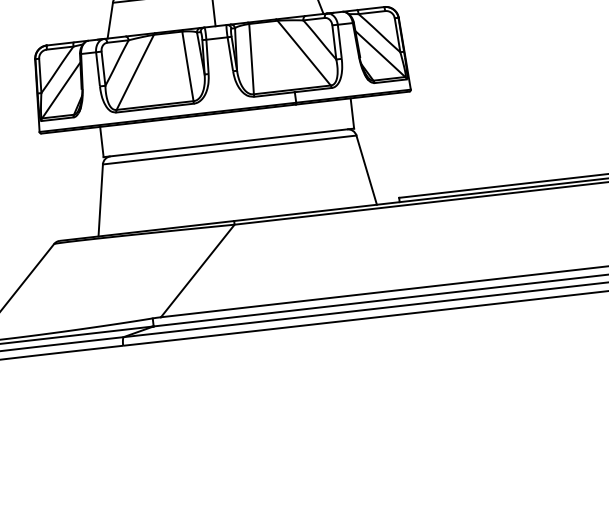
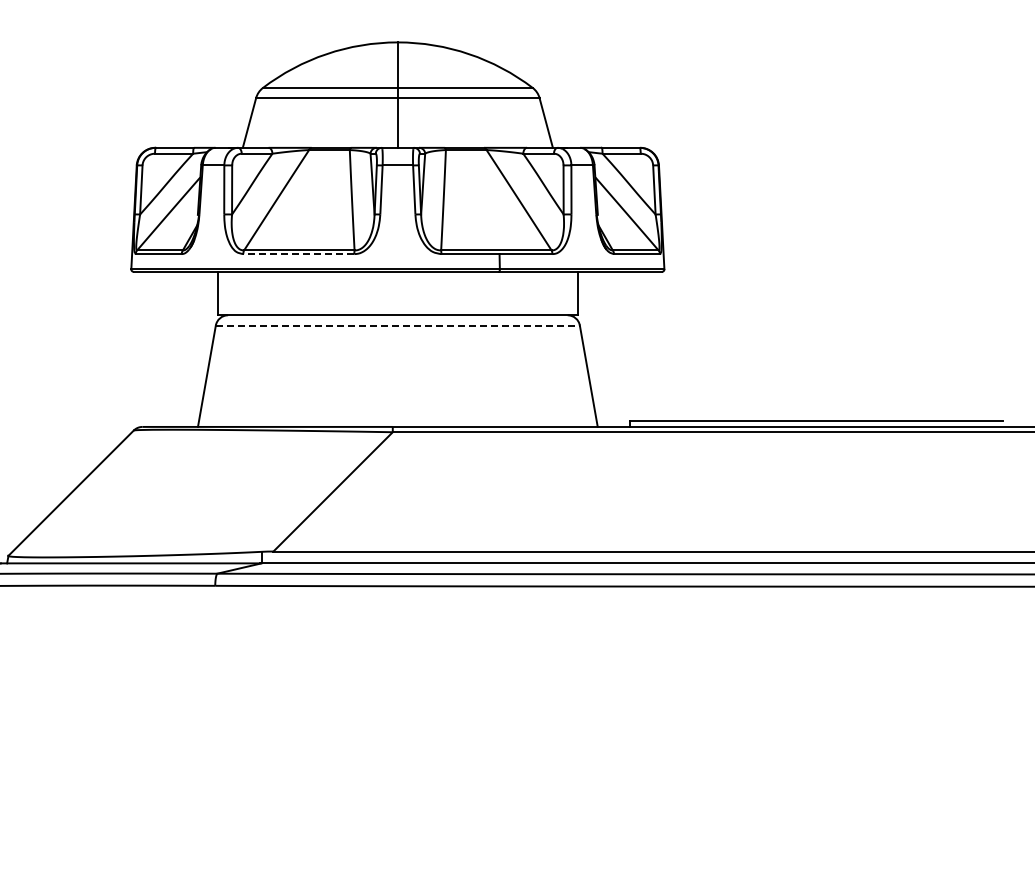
line: (154, 108) -> (298, 254), solid -> dashed
line: (230, 149) -> (398, 325), solid -> dashed

